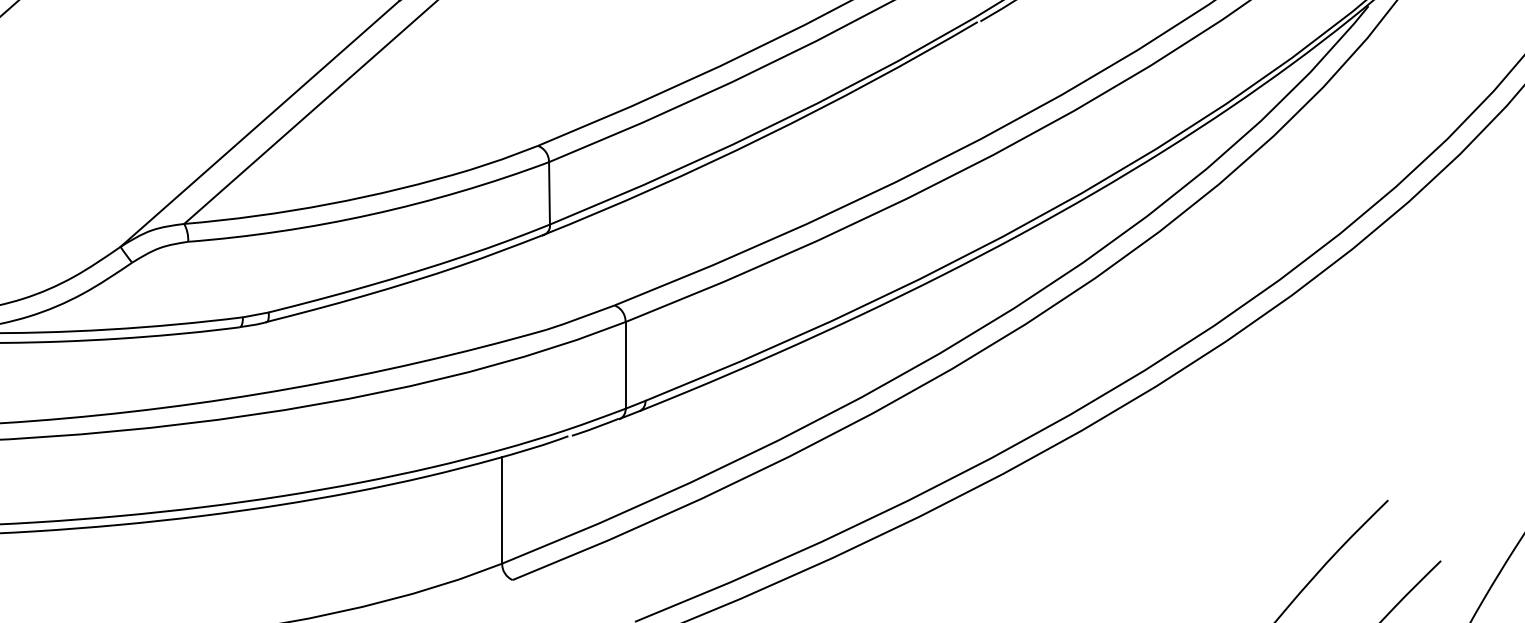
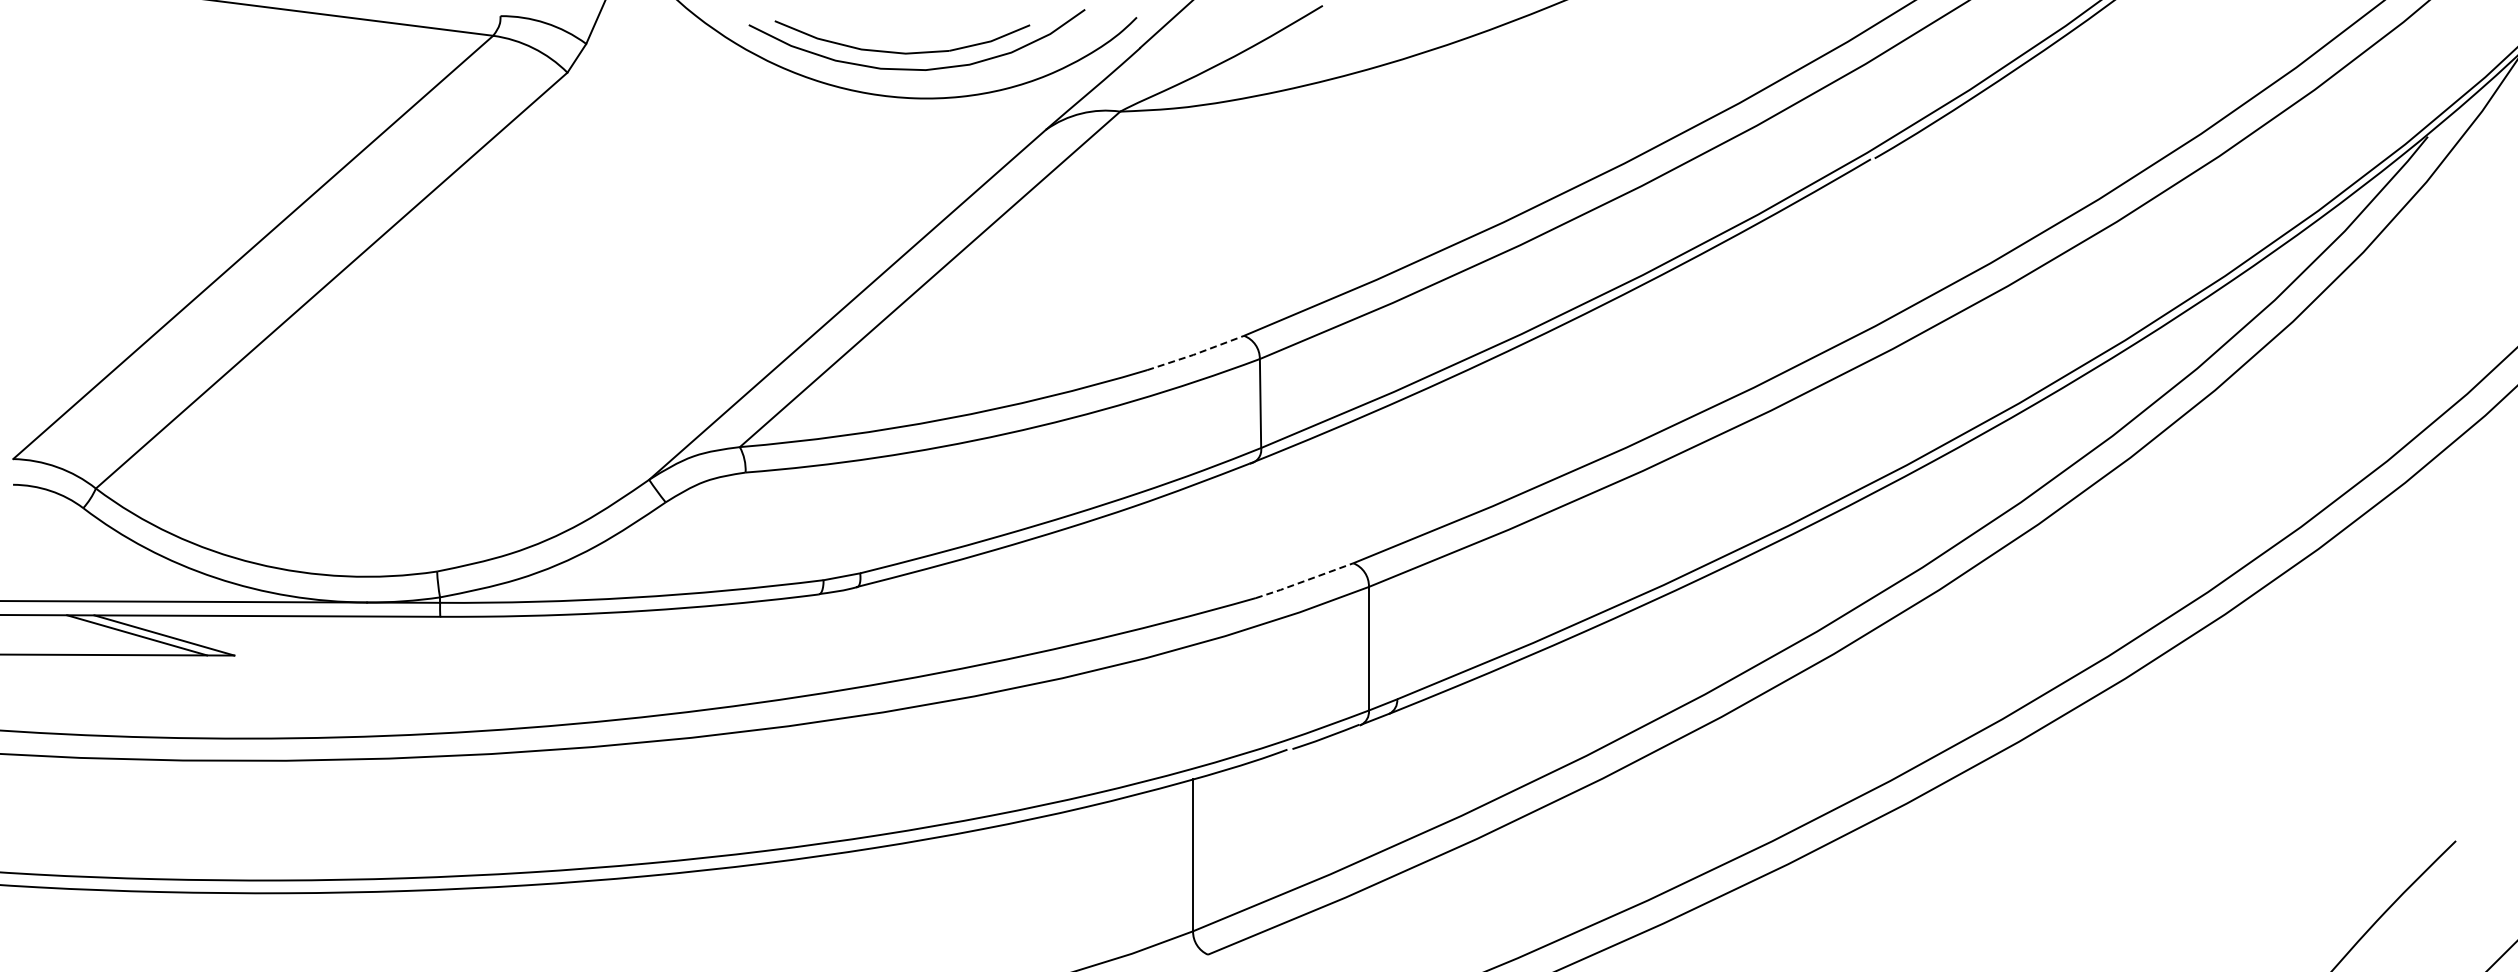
line: (504, 158) -> (1196, 353), solid -> dashed
line: (579, 318) -> (1303, 581), solid -> dashed

